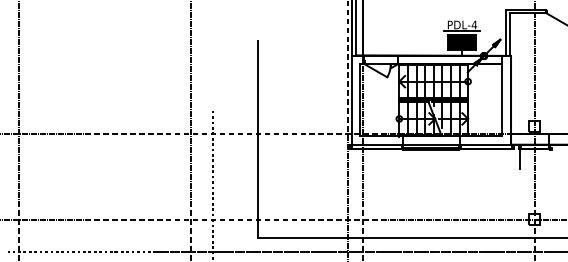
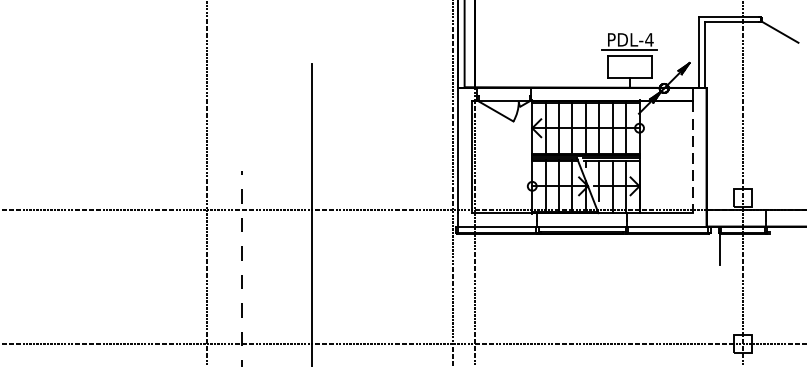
fill: (461, 42) -> (629, 67), removed
line: (502, 100) -> (693, 157), solid -> dashed

